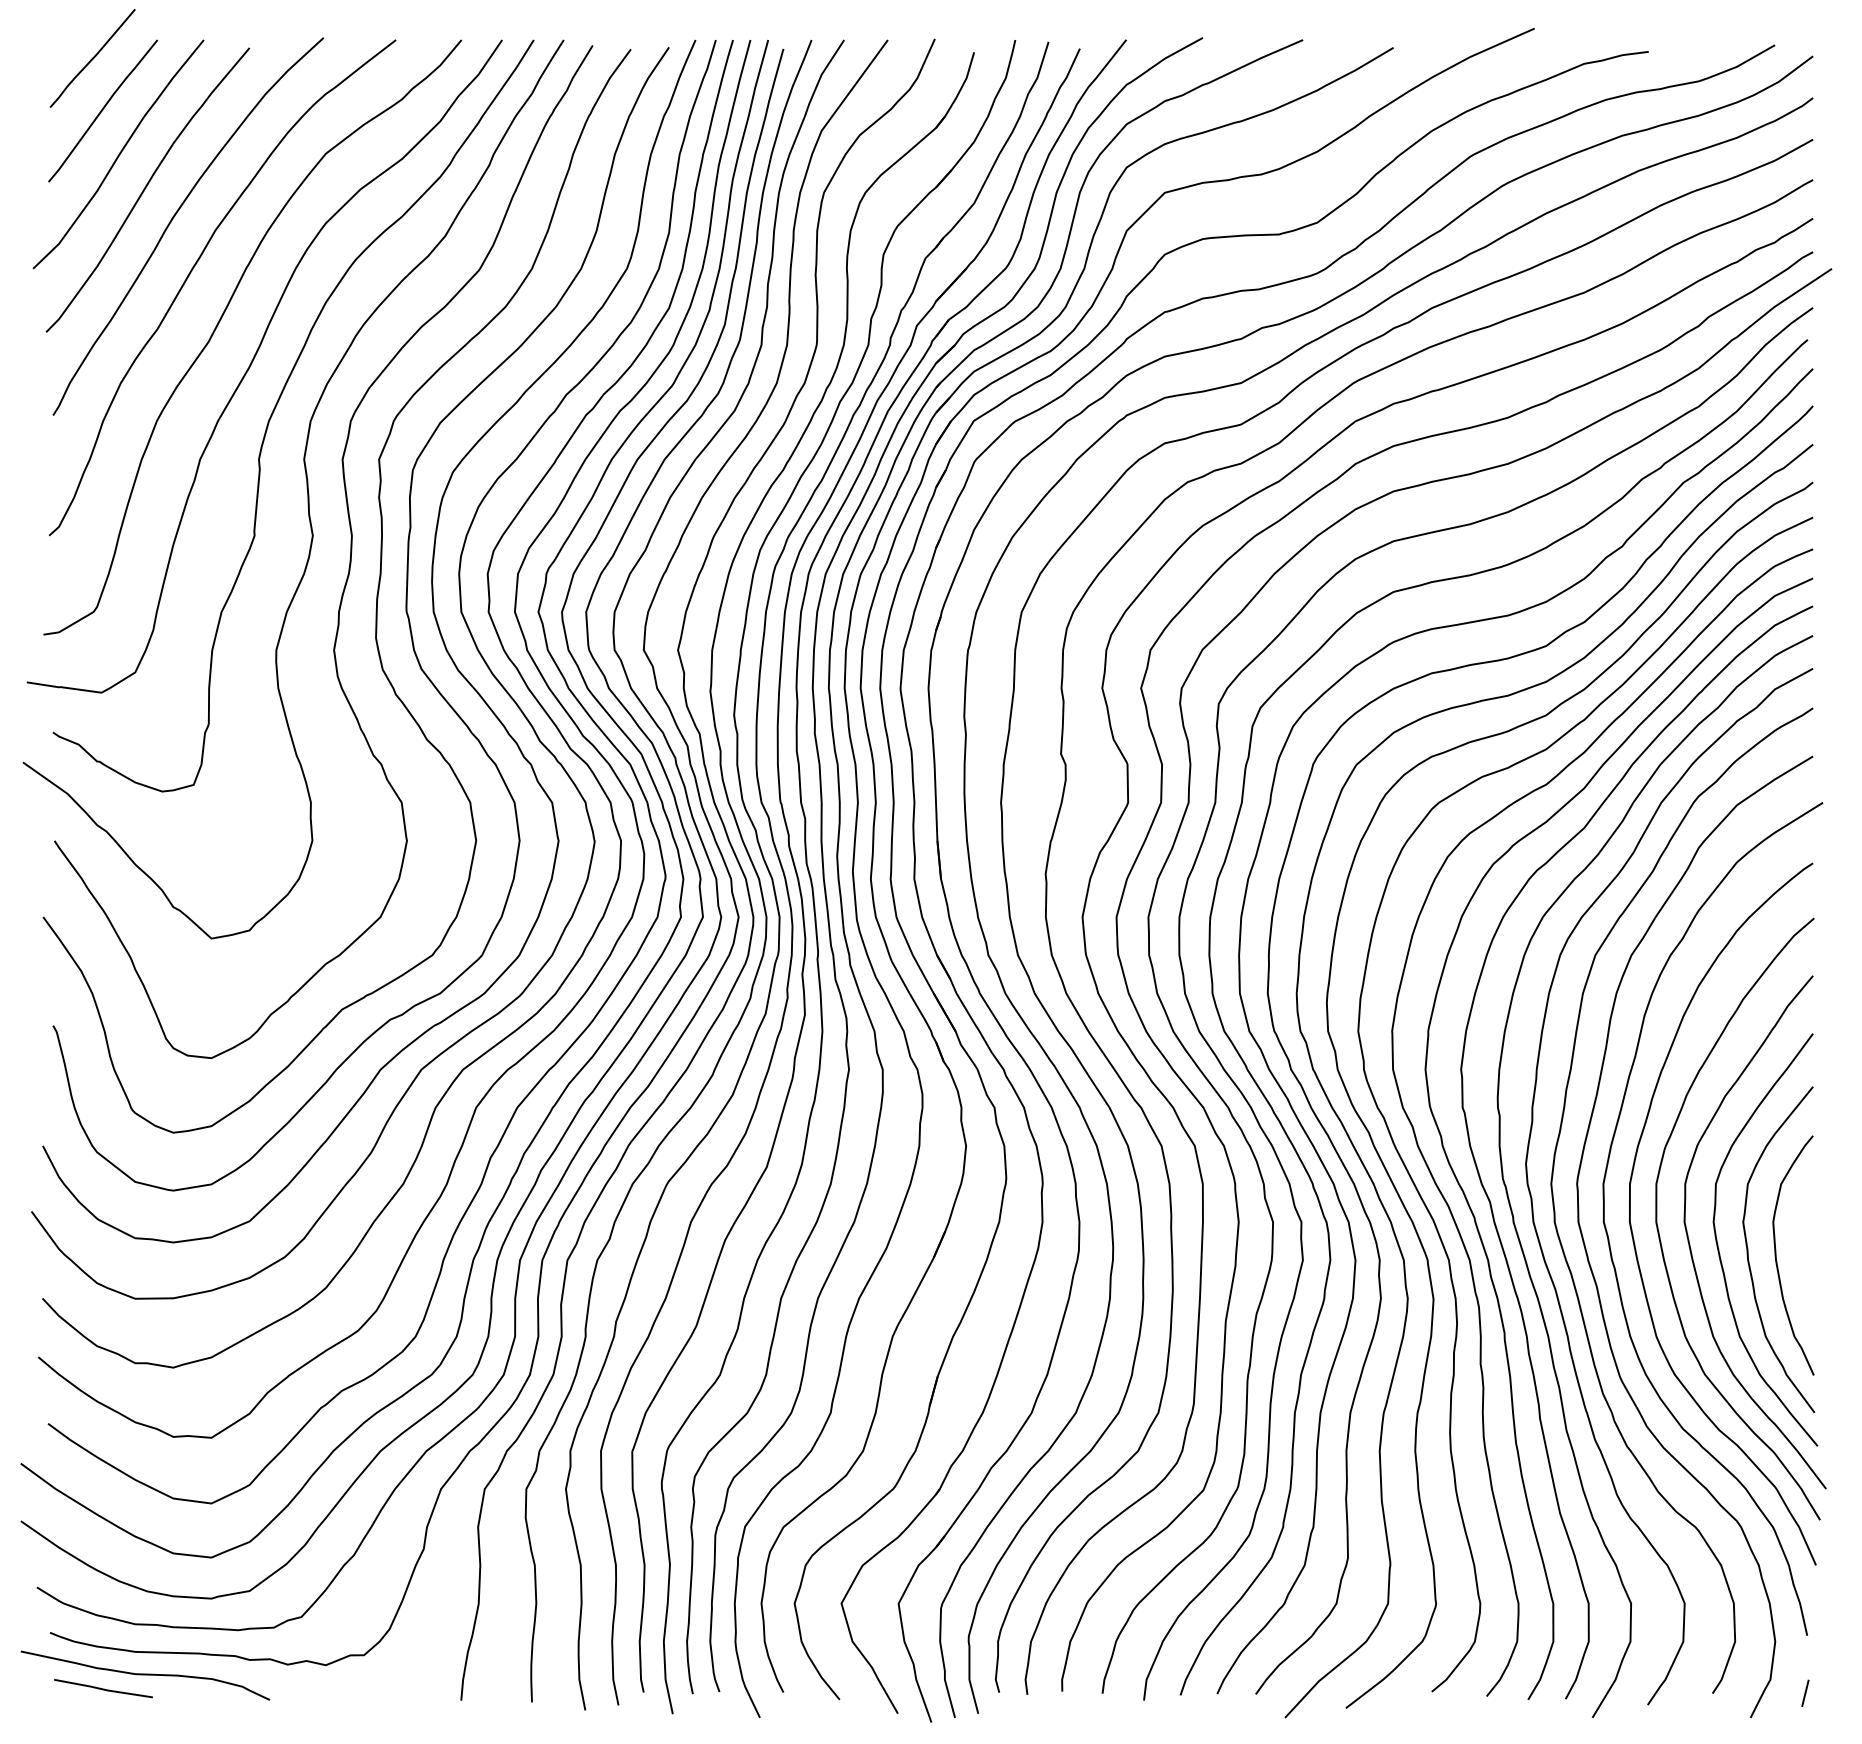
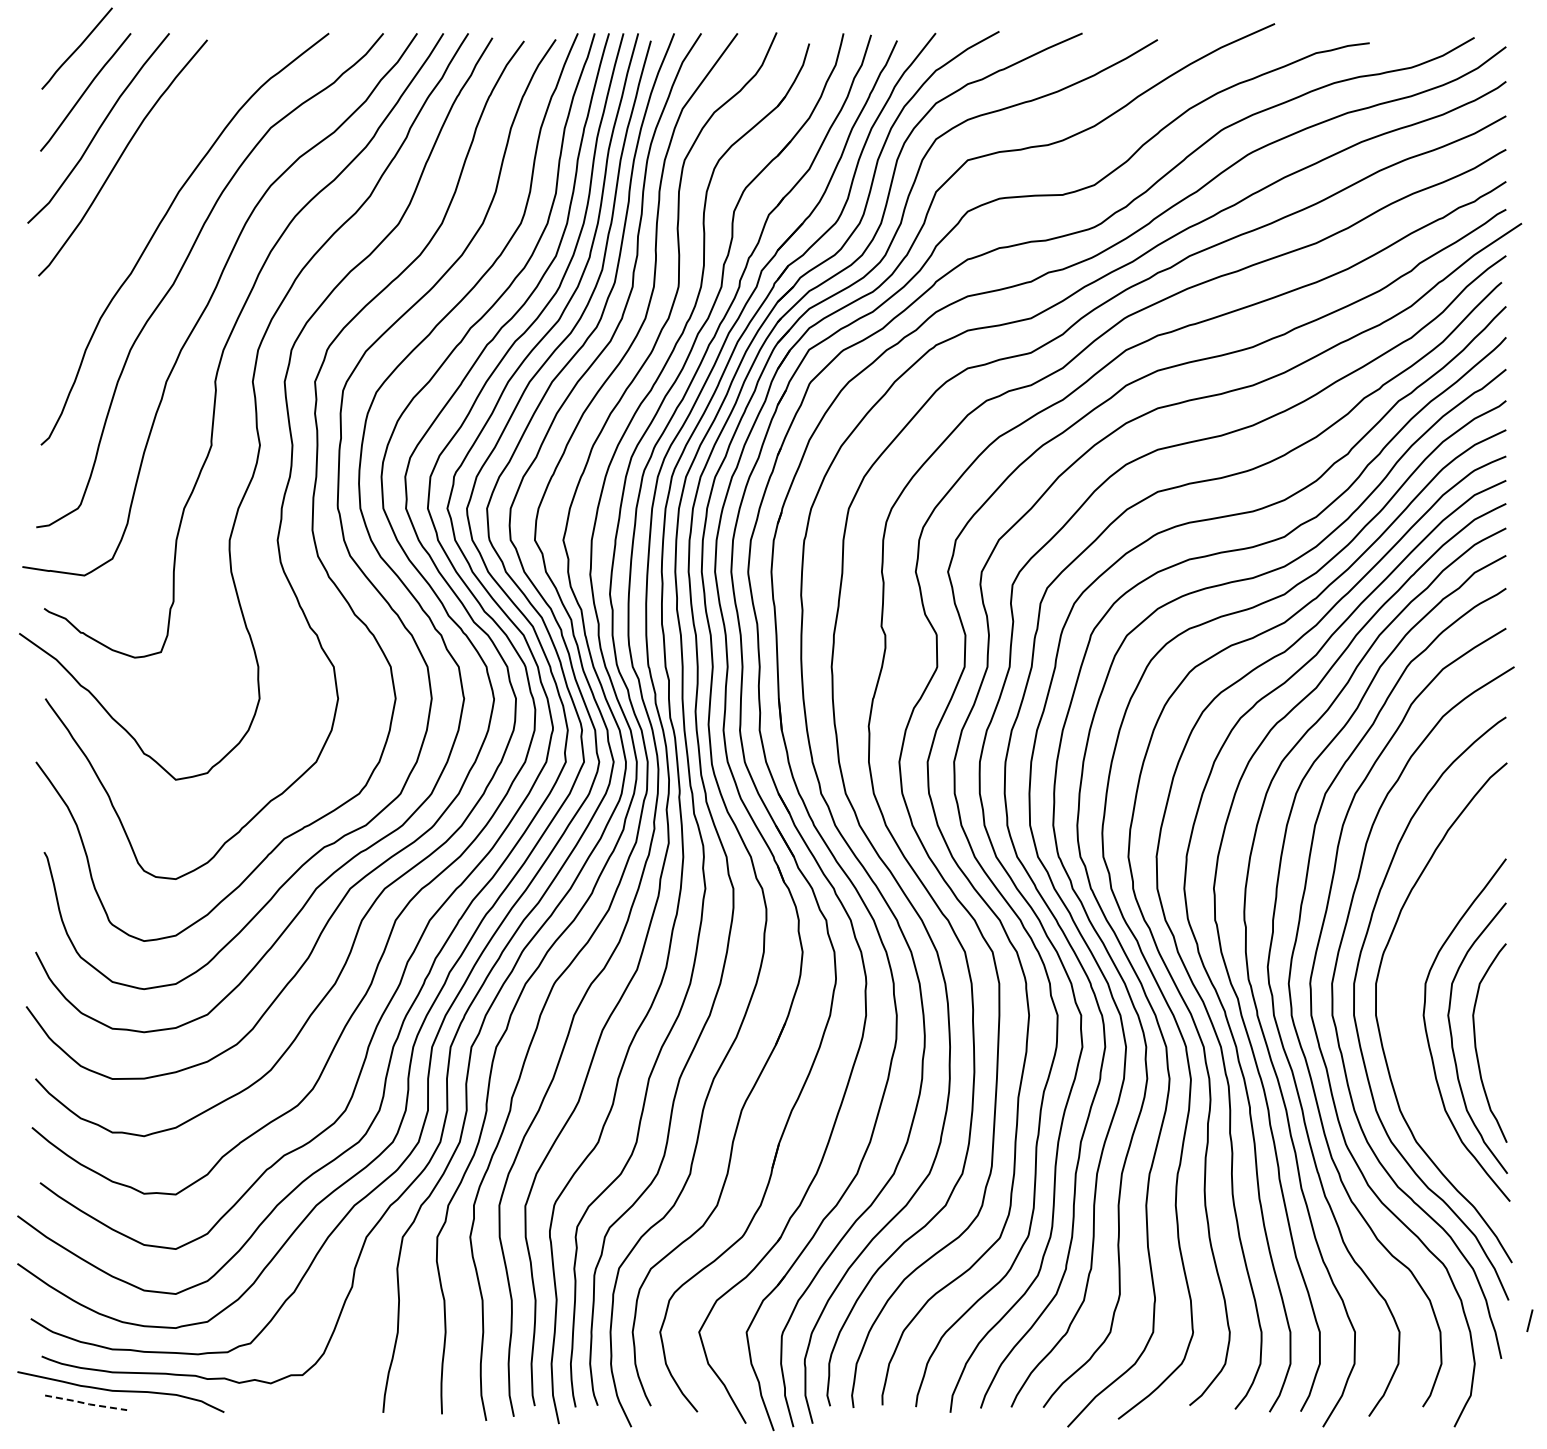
curve: (173, 219) -> (144, 182), removed
curve: (1691, 1248) -> (1405, 1037), removed
line: (102, 1689) -> (85, 1403), solid -> dashed
line: (1804, 1692) -> (1529, 1320), moved

